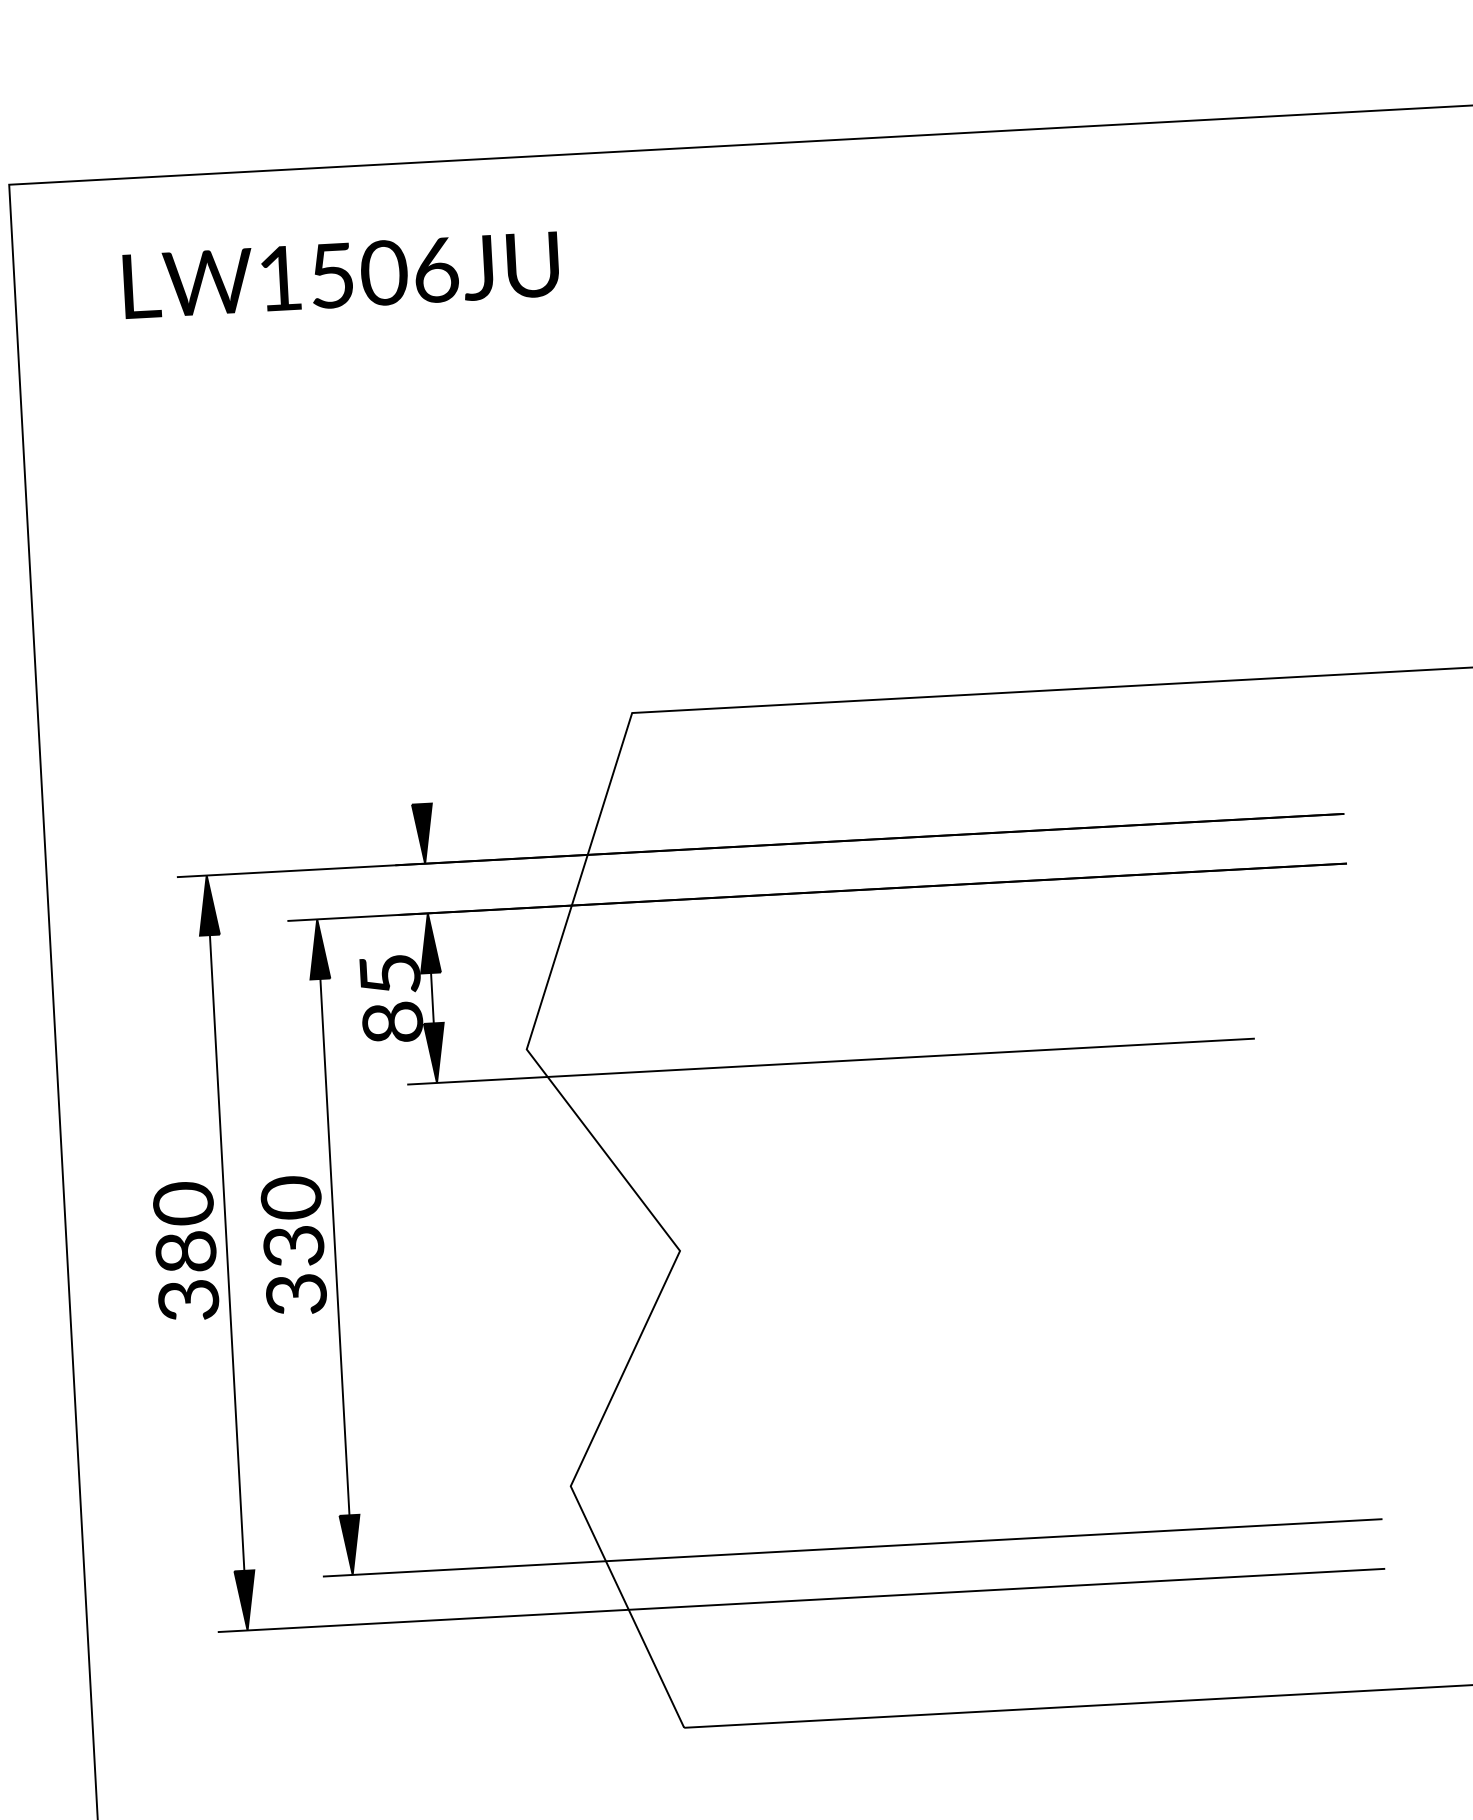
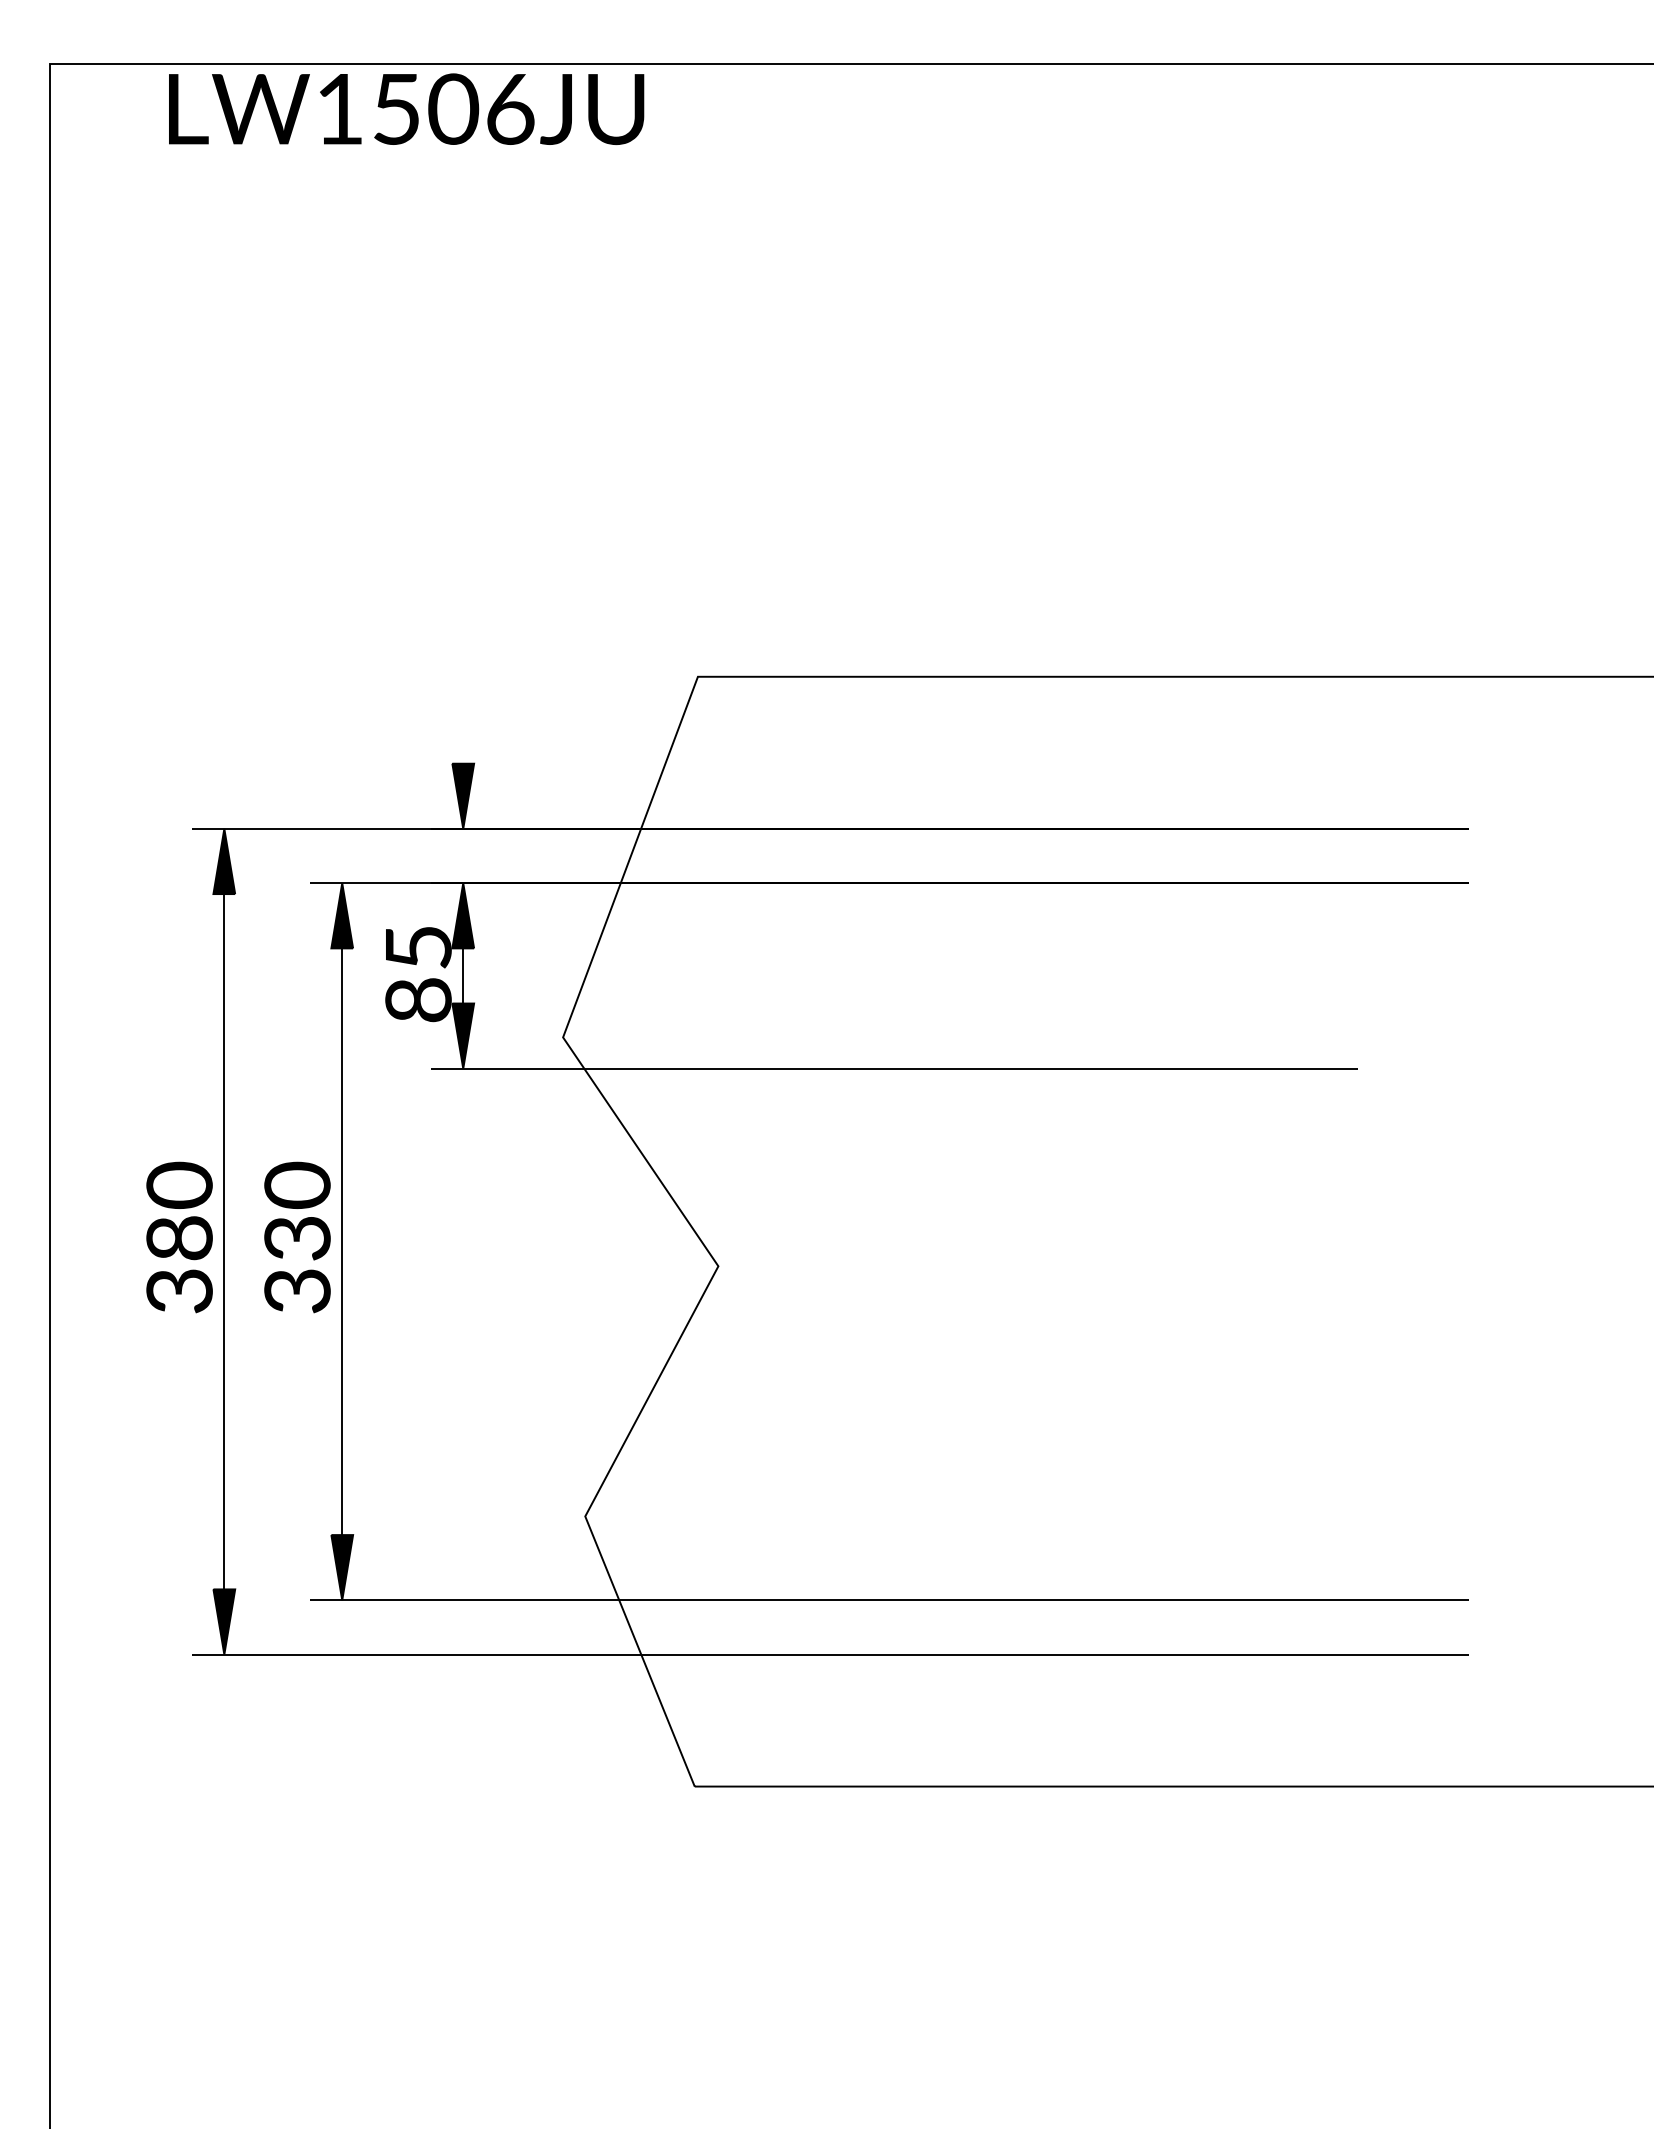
text: (341, 274) -> (406, 108), moved

